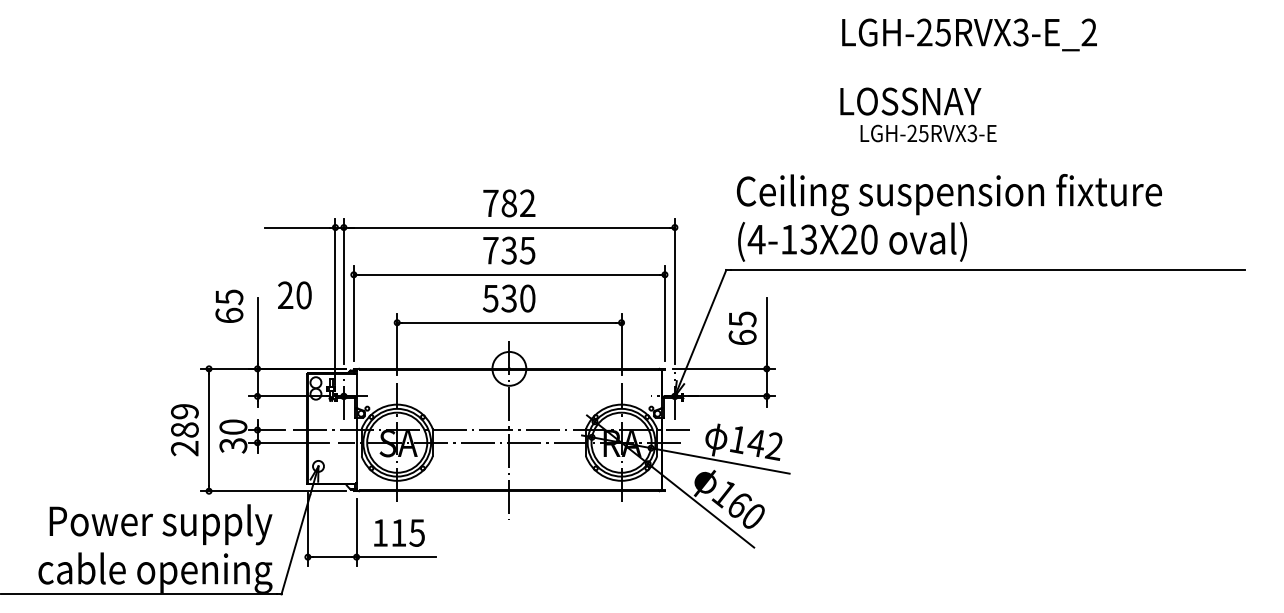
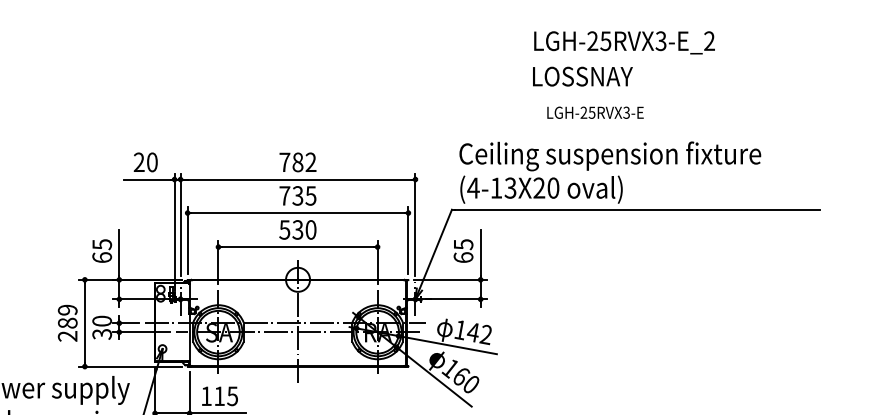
text: (910, 101) -> (582, 76), moved
text: (294, 295) -> (145, 162), moved
text: (229, 305) -> (102, 250), moved

